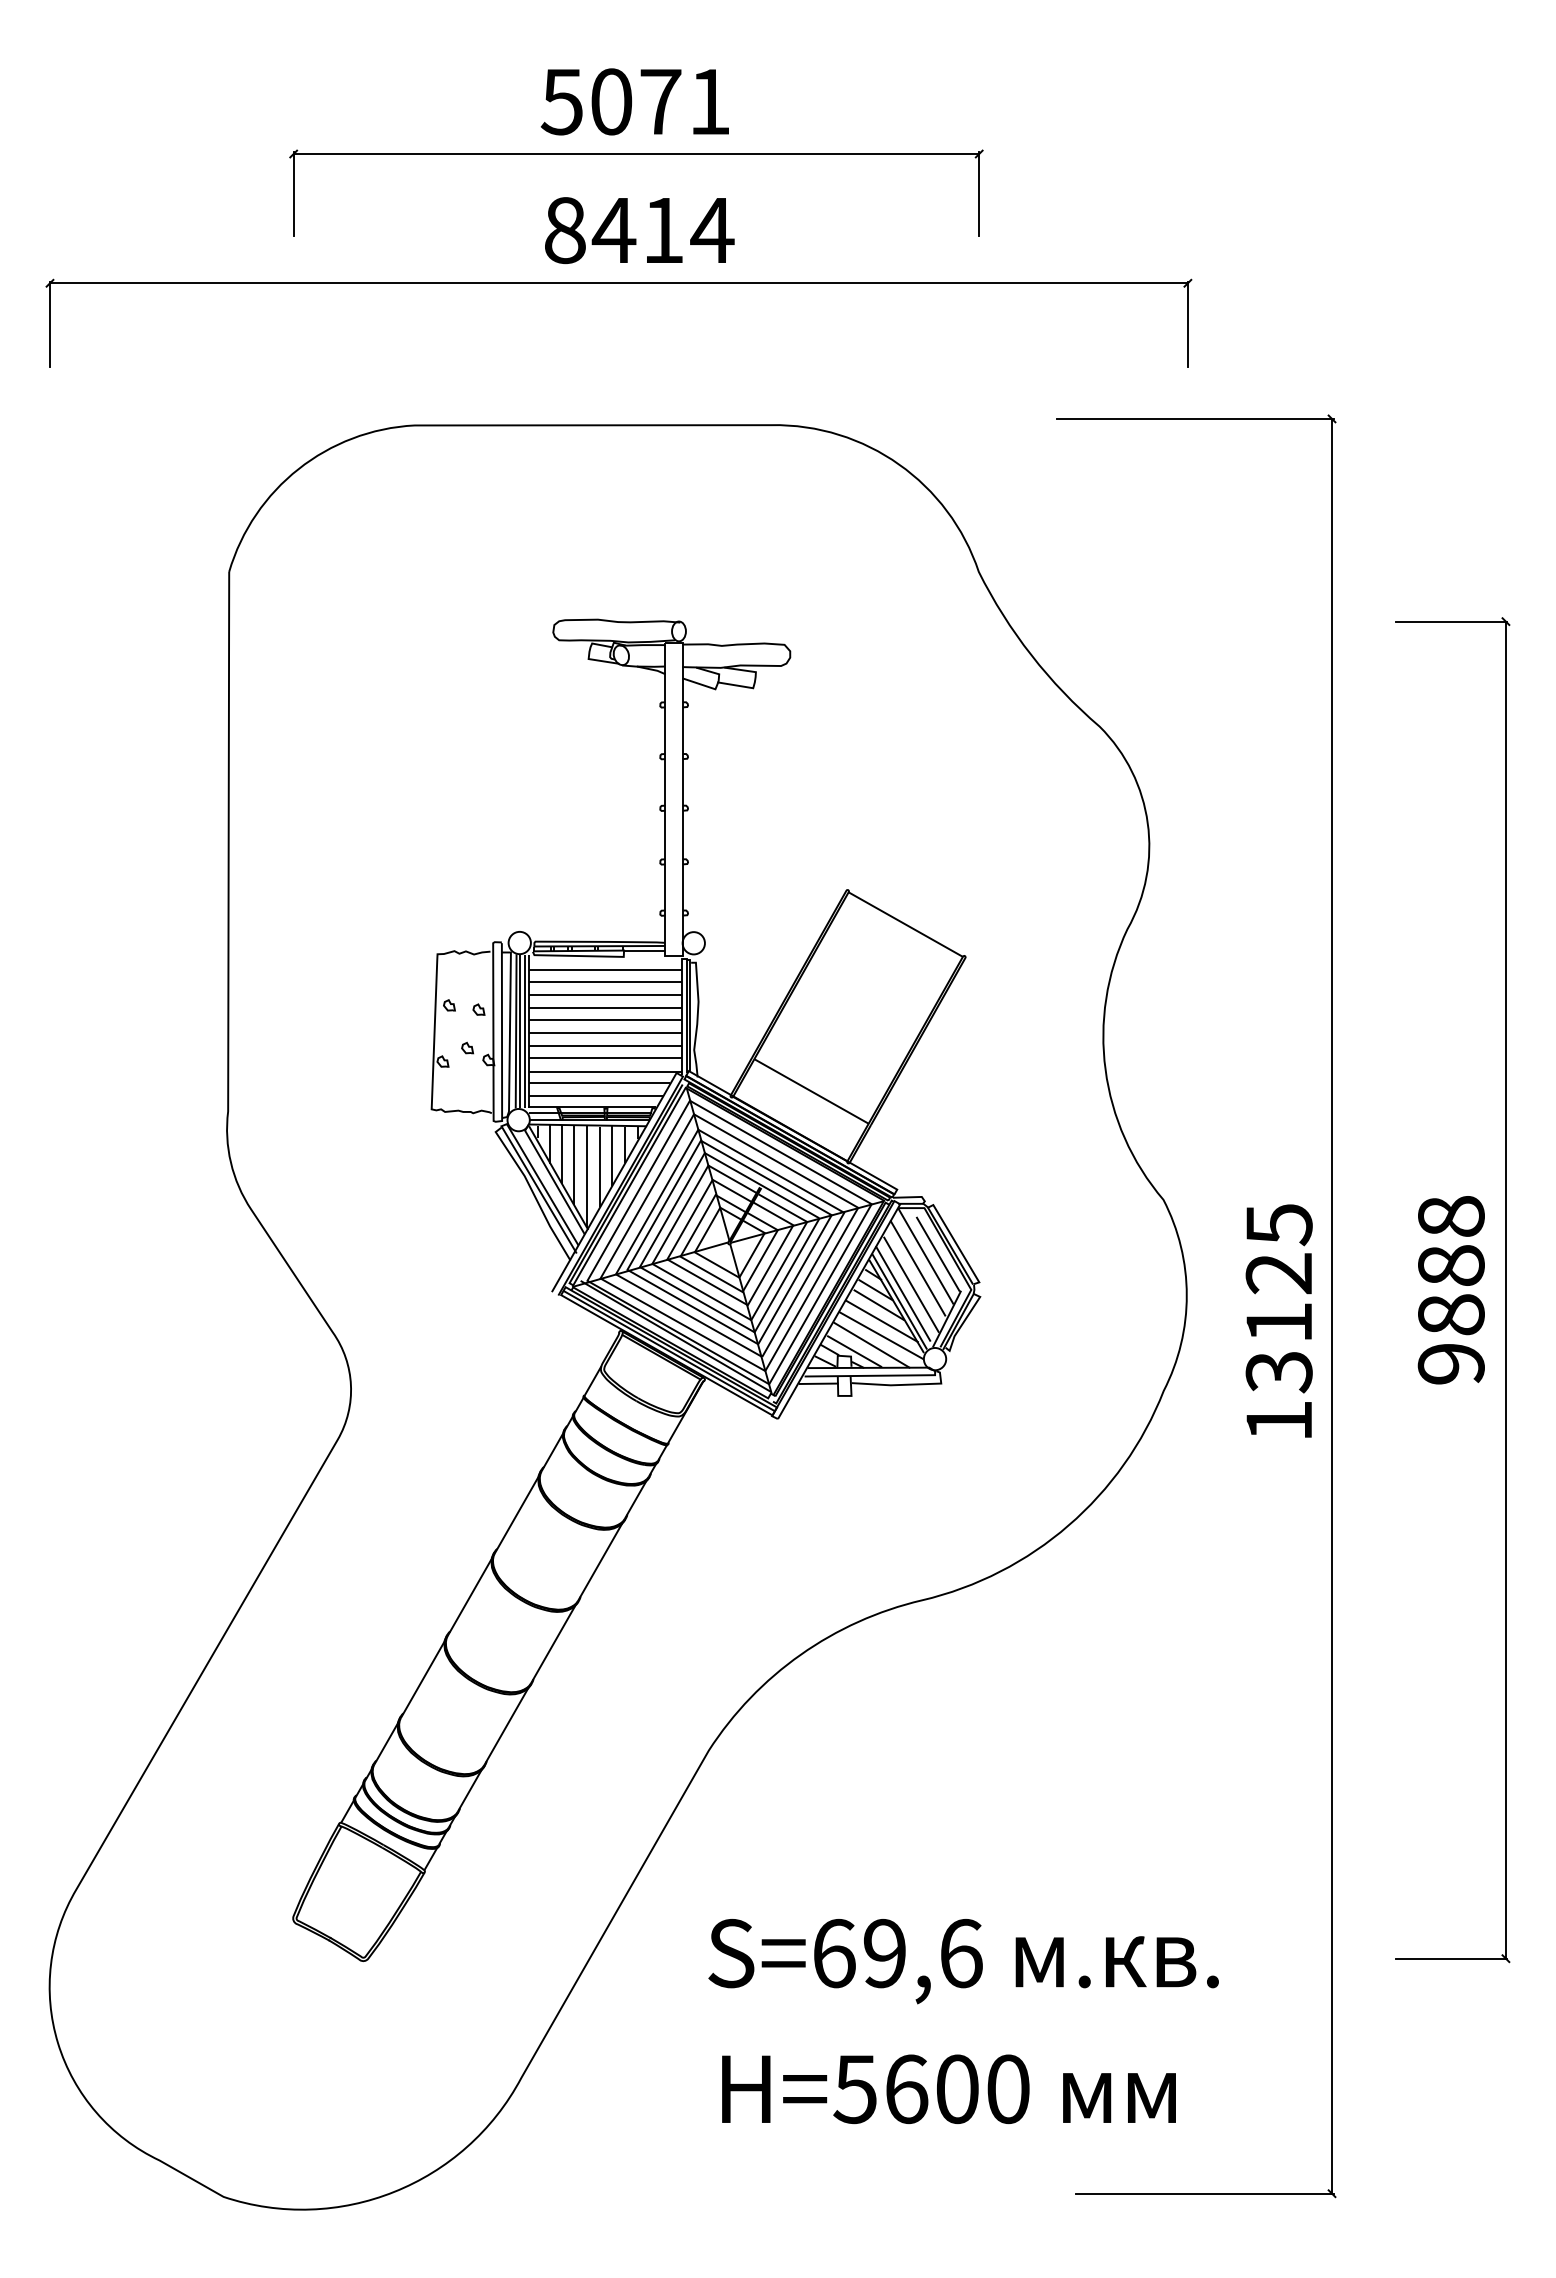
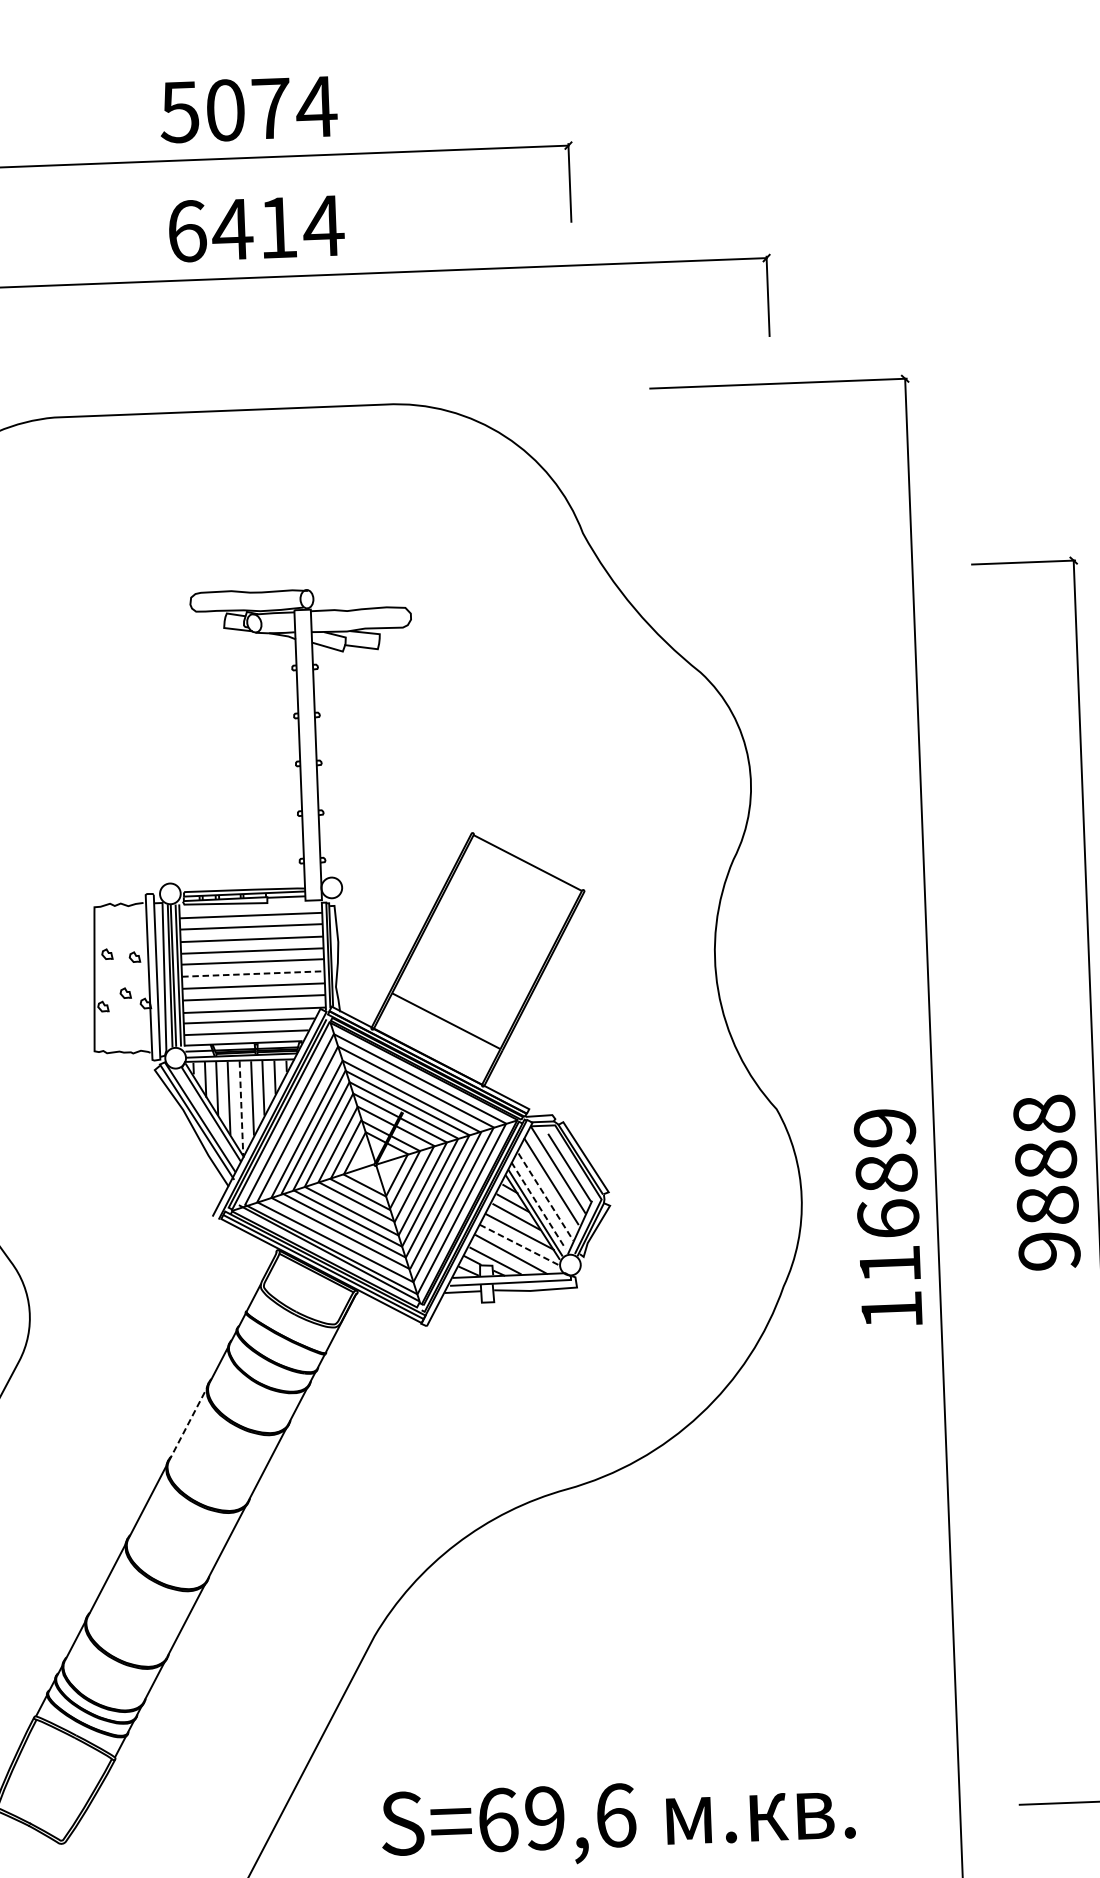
text: (709, 101) -> (316, 106), 5071 -> 5074
text: (565, 230) -> (187, 231), 8414 -> 6414
line: (605, 1032) -> (253, 973), solid -> dashed
line: (587, 1176) -> (241, 1108), solid -> dashed
line: (911, 1285) -> (545, 1197), solid -> dashed
line: (903, 1294) -> (538, 1206), solid -> dashed
text: (1278, 1298) -> (886, 1196), 13125 -> 11689
line: (881, 1335) -> (519, 1245), solid -> dashed
line: (516, 1514) -> (187, 1424), solid -> dashed

